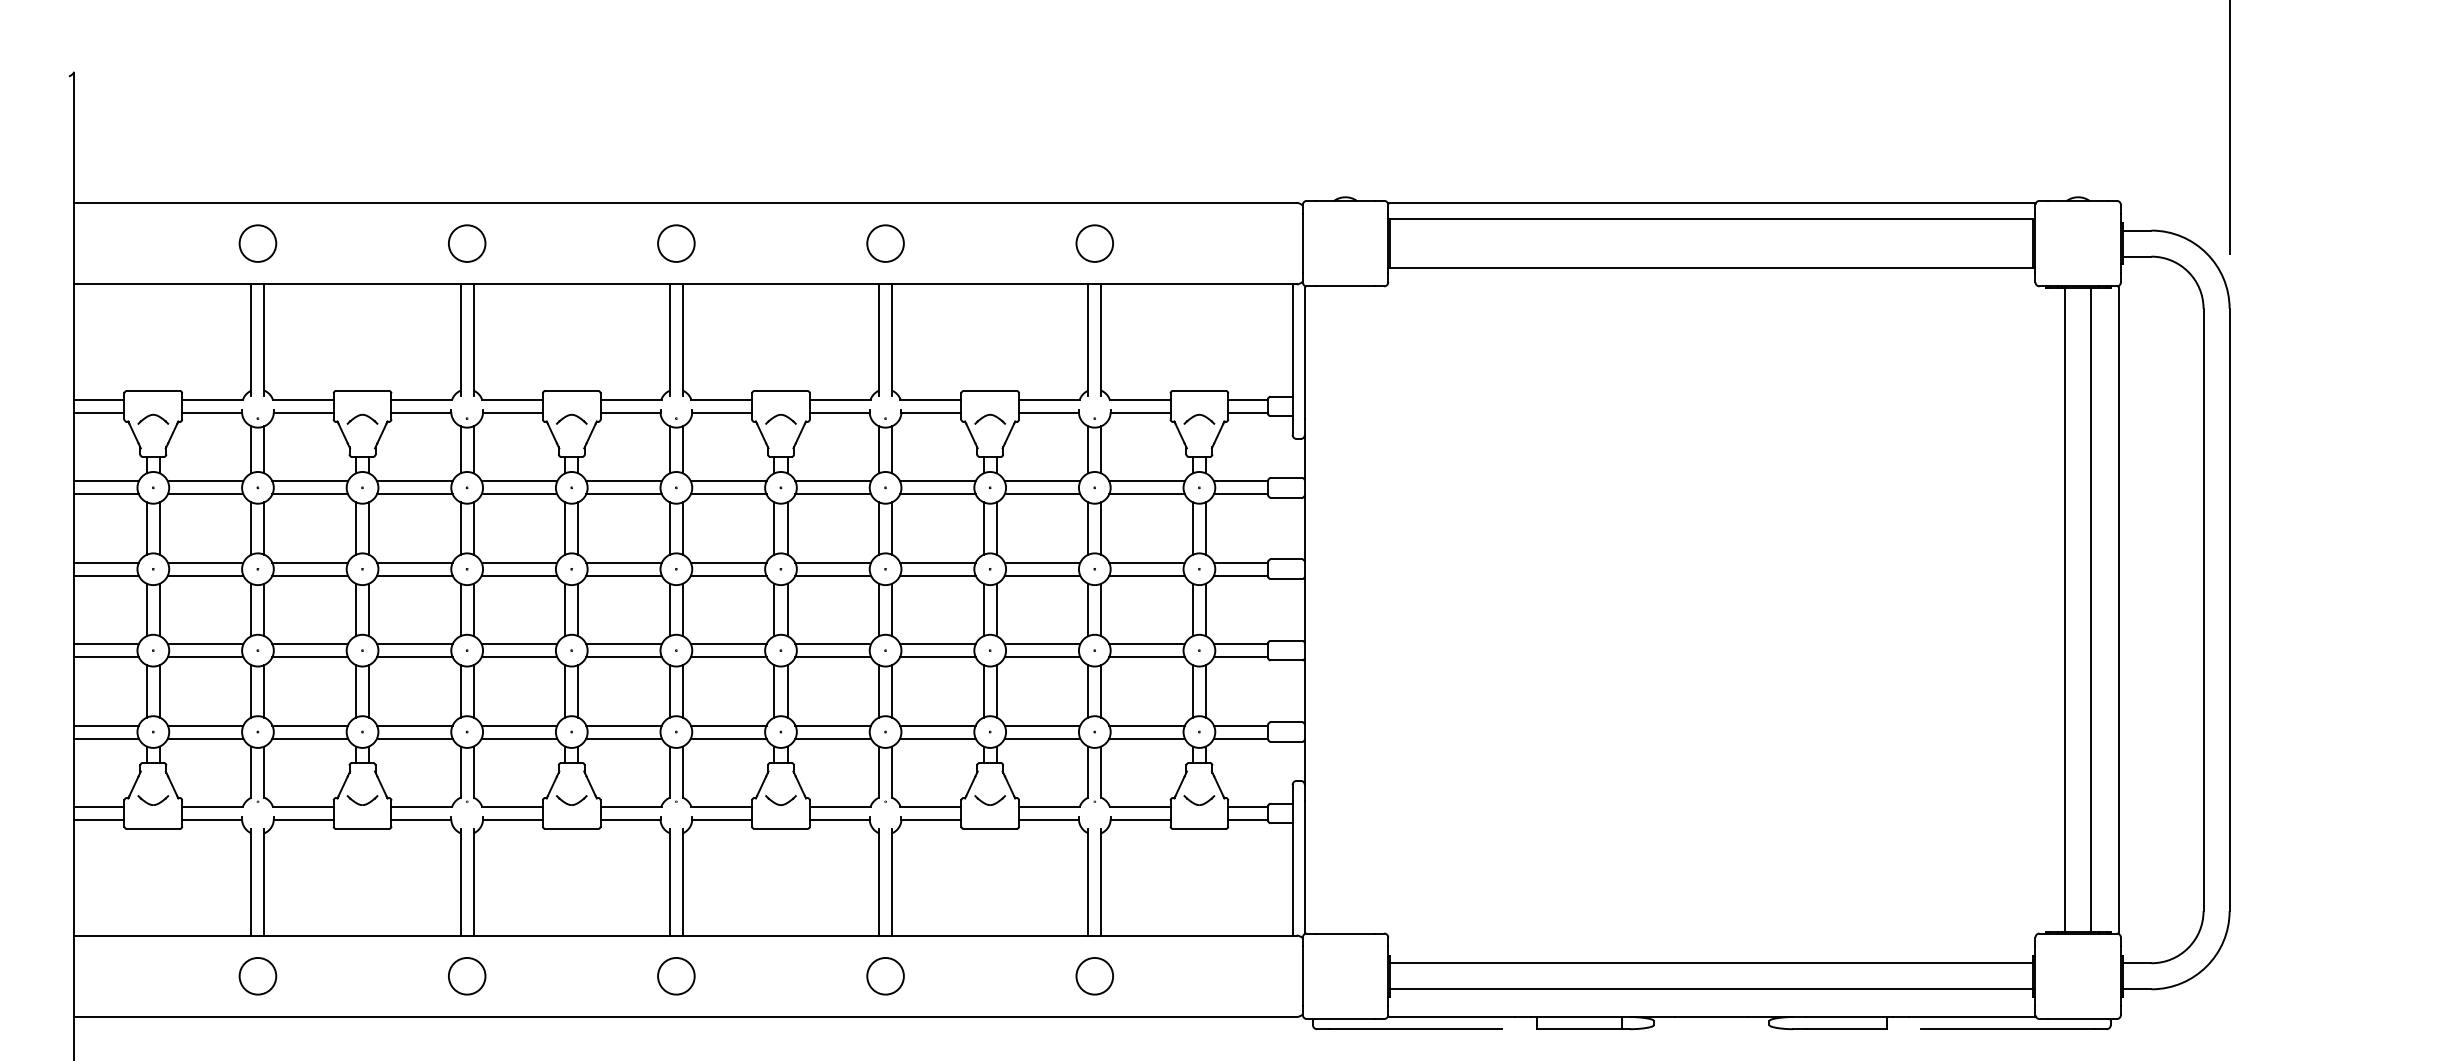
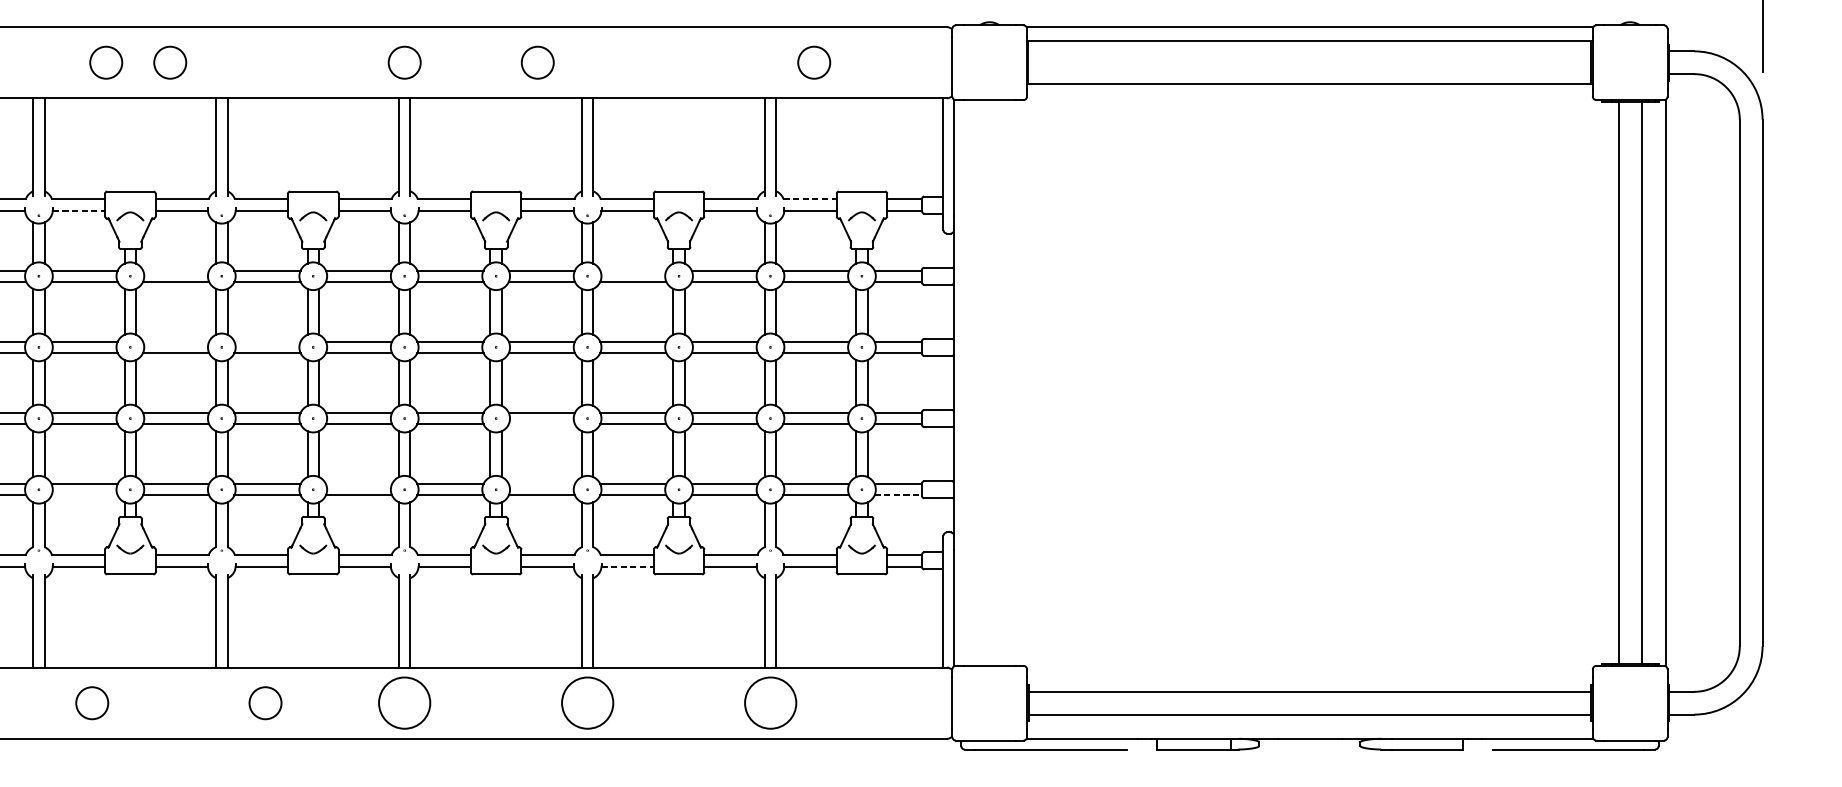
circle: (257, 243) -> (105, 62), moved
circle: (467, 243) -> (170, 62), moved
circle: (885, 243) -> (537, 62), moved
circle: (1094, 243) -> (813, 62), moved
line: (1140, 399) -> (810, 199), solid -> dashed
line: (303, 412) -> (78, 210), solid -> dashed
line: (414, 481) -> (175, 270), removed
line: (937, 481) -> (632, 270), removed
line: (414, 562) -> (175, 341), removed
line: (519, 562) -> (267, 341), removed
line: (833, 657) -> (542, 424), removed
line: (623, 725) -> (358, 483), removed
line: (833, 725) -> (542, 483), removed
line: (310, 738) -> (84, 495), removed
line: (1241, 738) -> (898, 495), solid -> dashed
line: (931, 819) -> (627, 566), solid -> dashed
circle: (257, 976) -> (91, 703), moved
circle: (467, 976) -> (265, 703), moved
circle: (676, 976) -> (404, 703), size x1.6
circle: (885, 976) -> (587, 703), size x1.6
circle: (1094, 976) -> (770, 703), size x1.6

